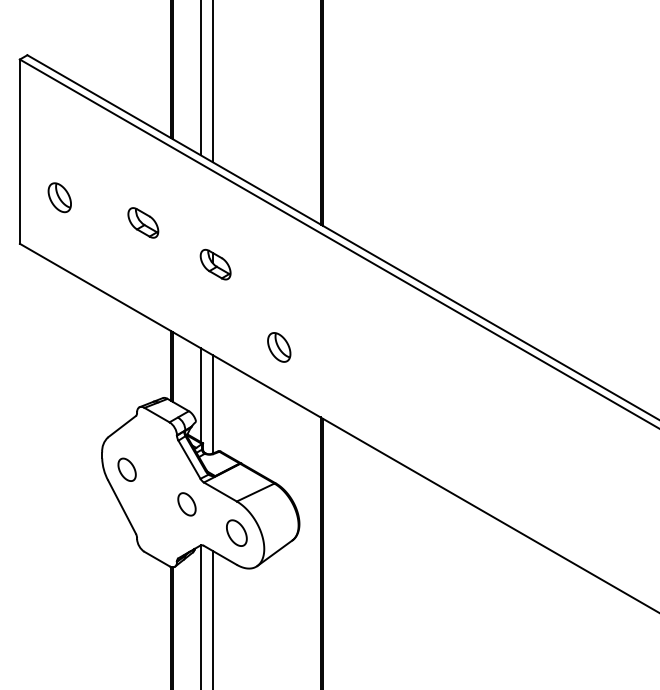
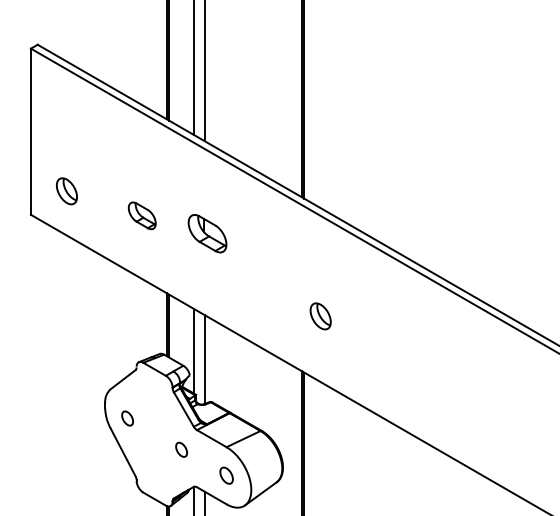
part: (59, 197) -> (66, 191), moved
part: (143, 222) -> (142, 215), moved
part: (215, 264) -> (207, 233), size x1.4
part: (279, 347) -> (320, 316), moved
part: (126, 469) -> (127, 418), size x0.7
part: (186, 504) -> (181, 449), size x0.7
part: (236, 532) -> (226, 475), size x0.7

